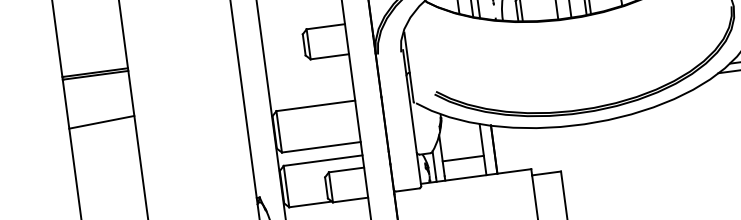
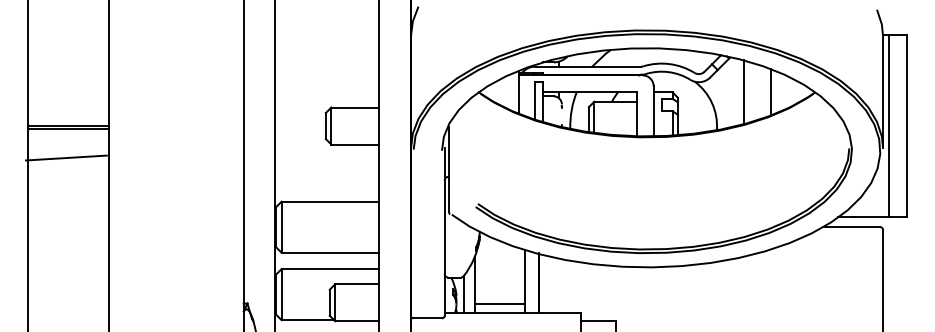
line: (101, 121) -> (66, 157), moved
line: (462, 158) -> (499, 304), moved

